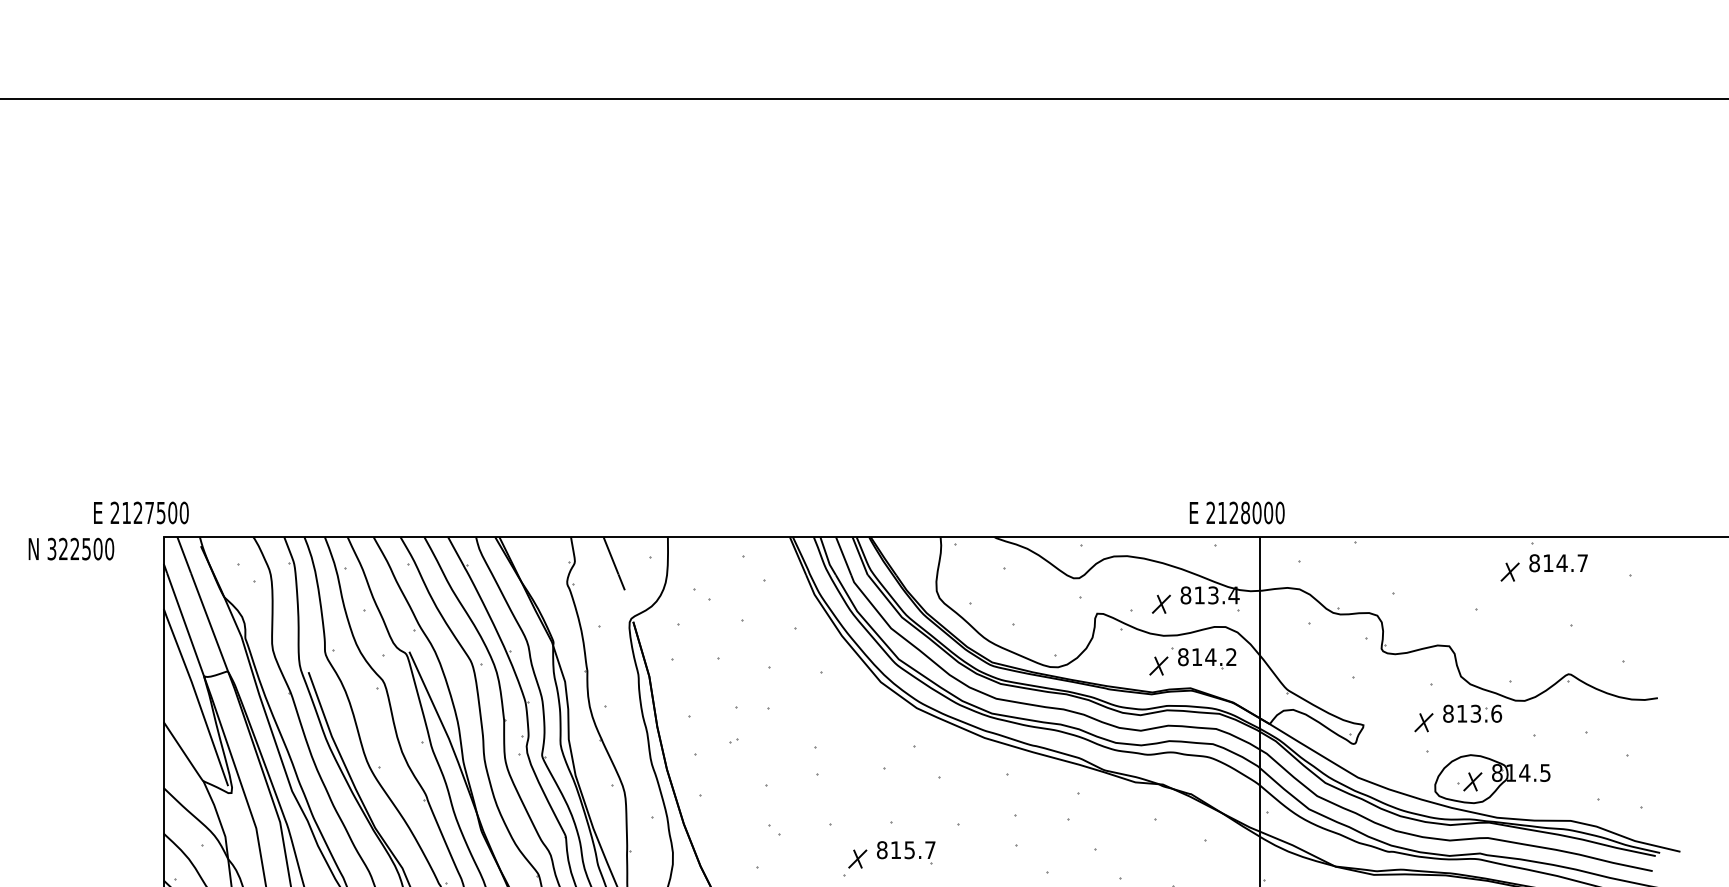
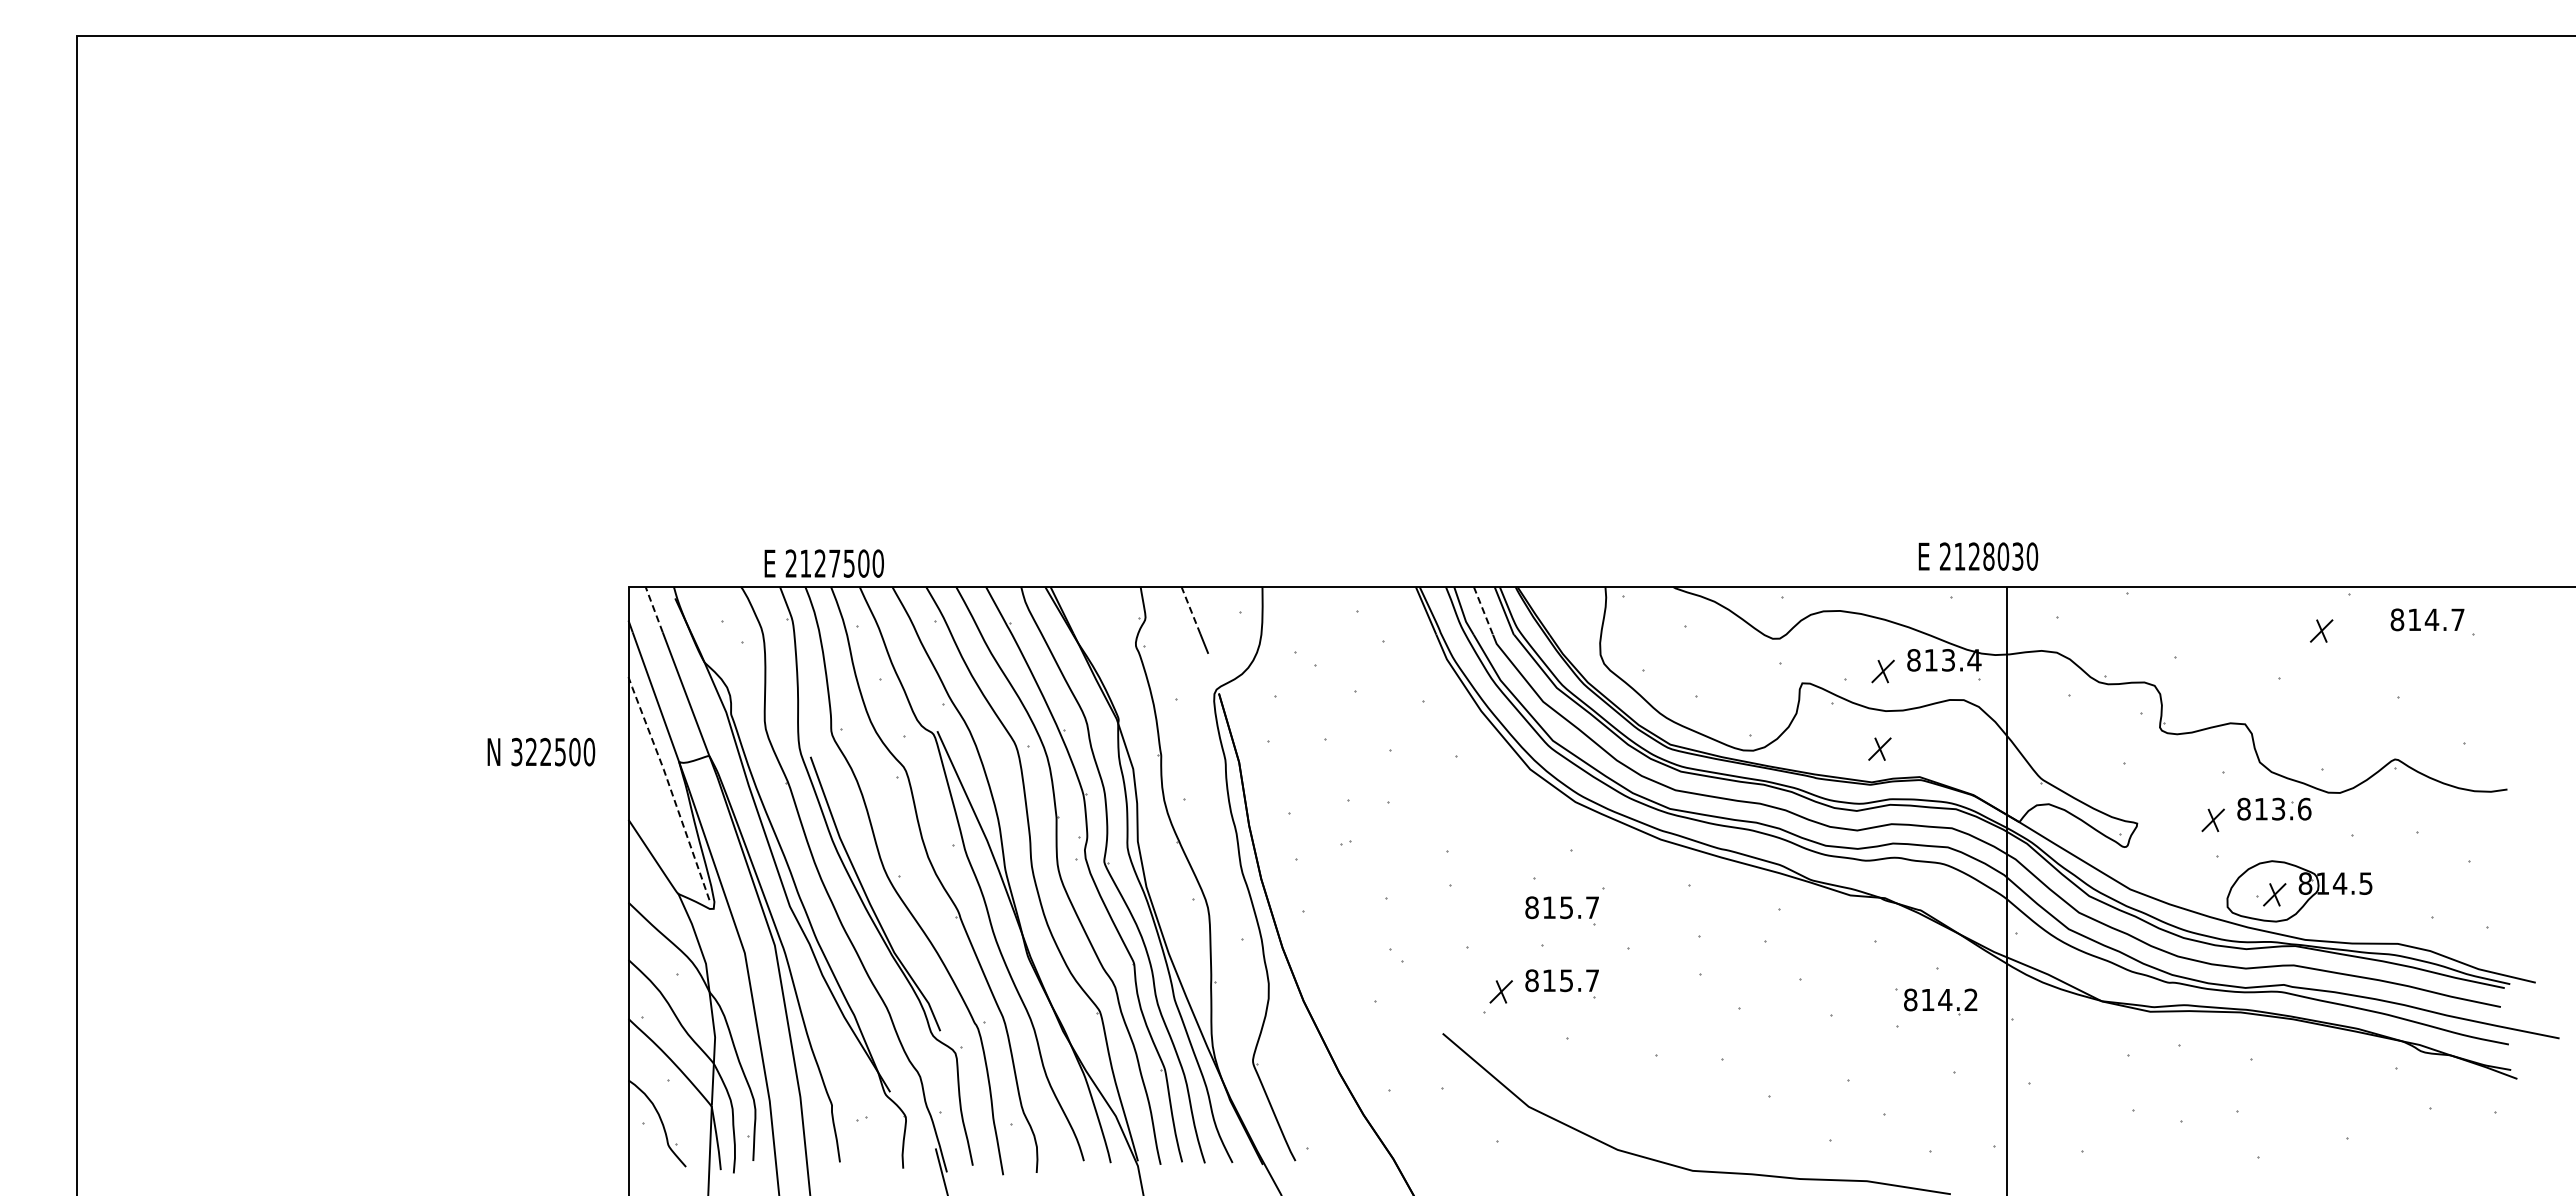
text: (140, 512) -> (823, 563), moved
text: (1268, 512) -> (2017, 556), 2128000 -> 2128030
text: (71, 548) -> (541, 751), moved
line: (184, 555) -> (654, 609), solid -> dashed
line: (610, 555) -> (1190, 610), solid -> dashed
line: (843, 555) -> (1483, 610), solid -> dashed
text: (1558, 562) -> (2427, 619), moved
part: (1203, 658) -> (1936, 1001), moved
line: (196, 696) -> (669, 787), solid -> dashed
part: (905, 794) -> (1561, 910), added

